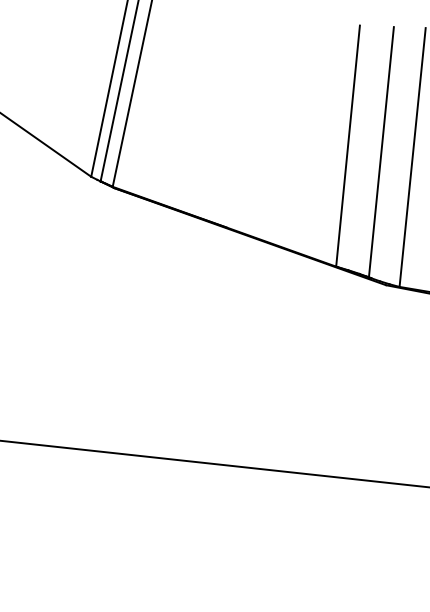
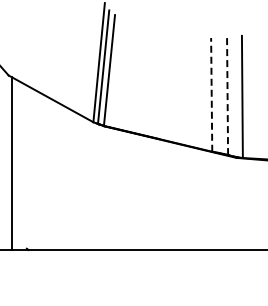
line: (347, 145) -> (211, 94), solid -> dashed
line: (381, 150) -> (227, 95), solid -> dashed

